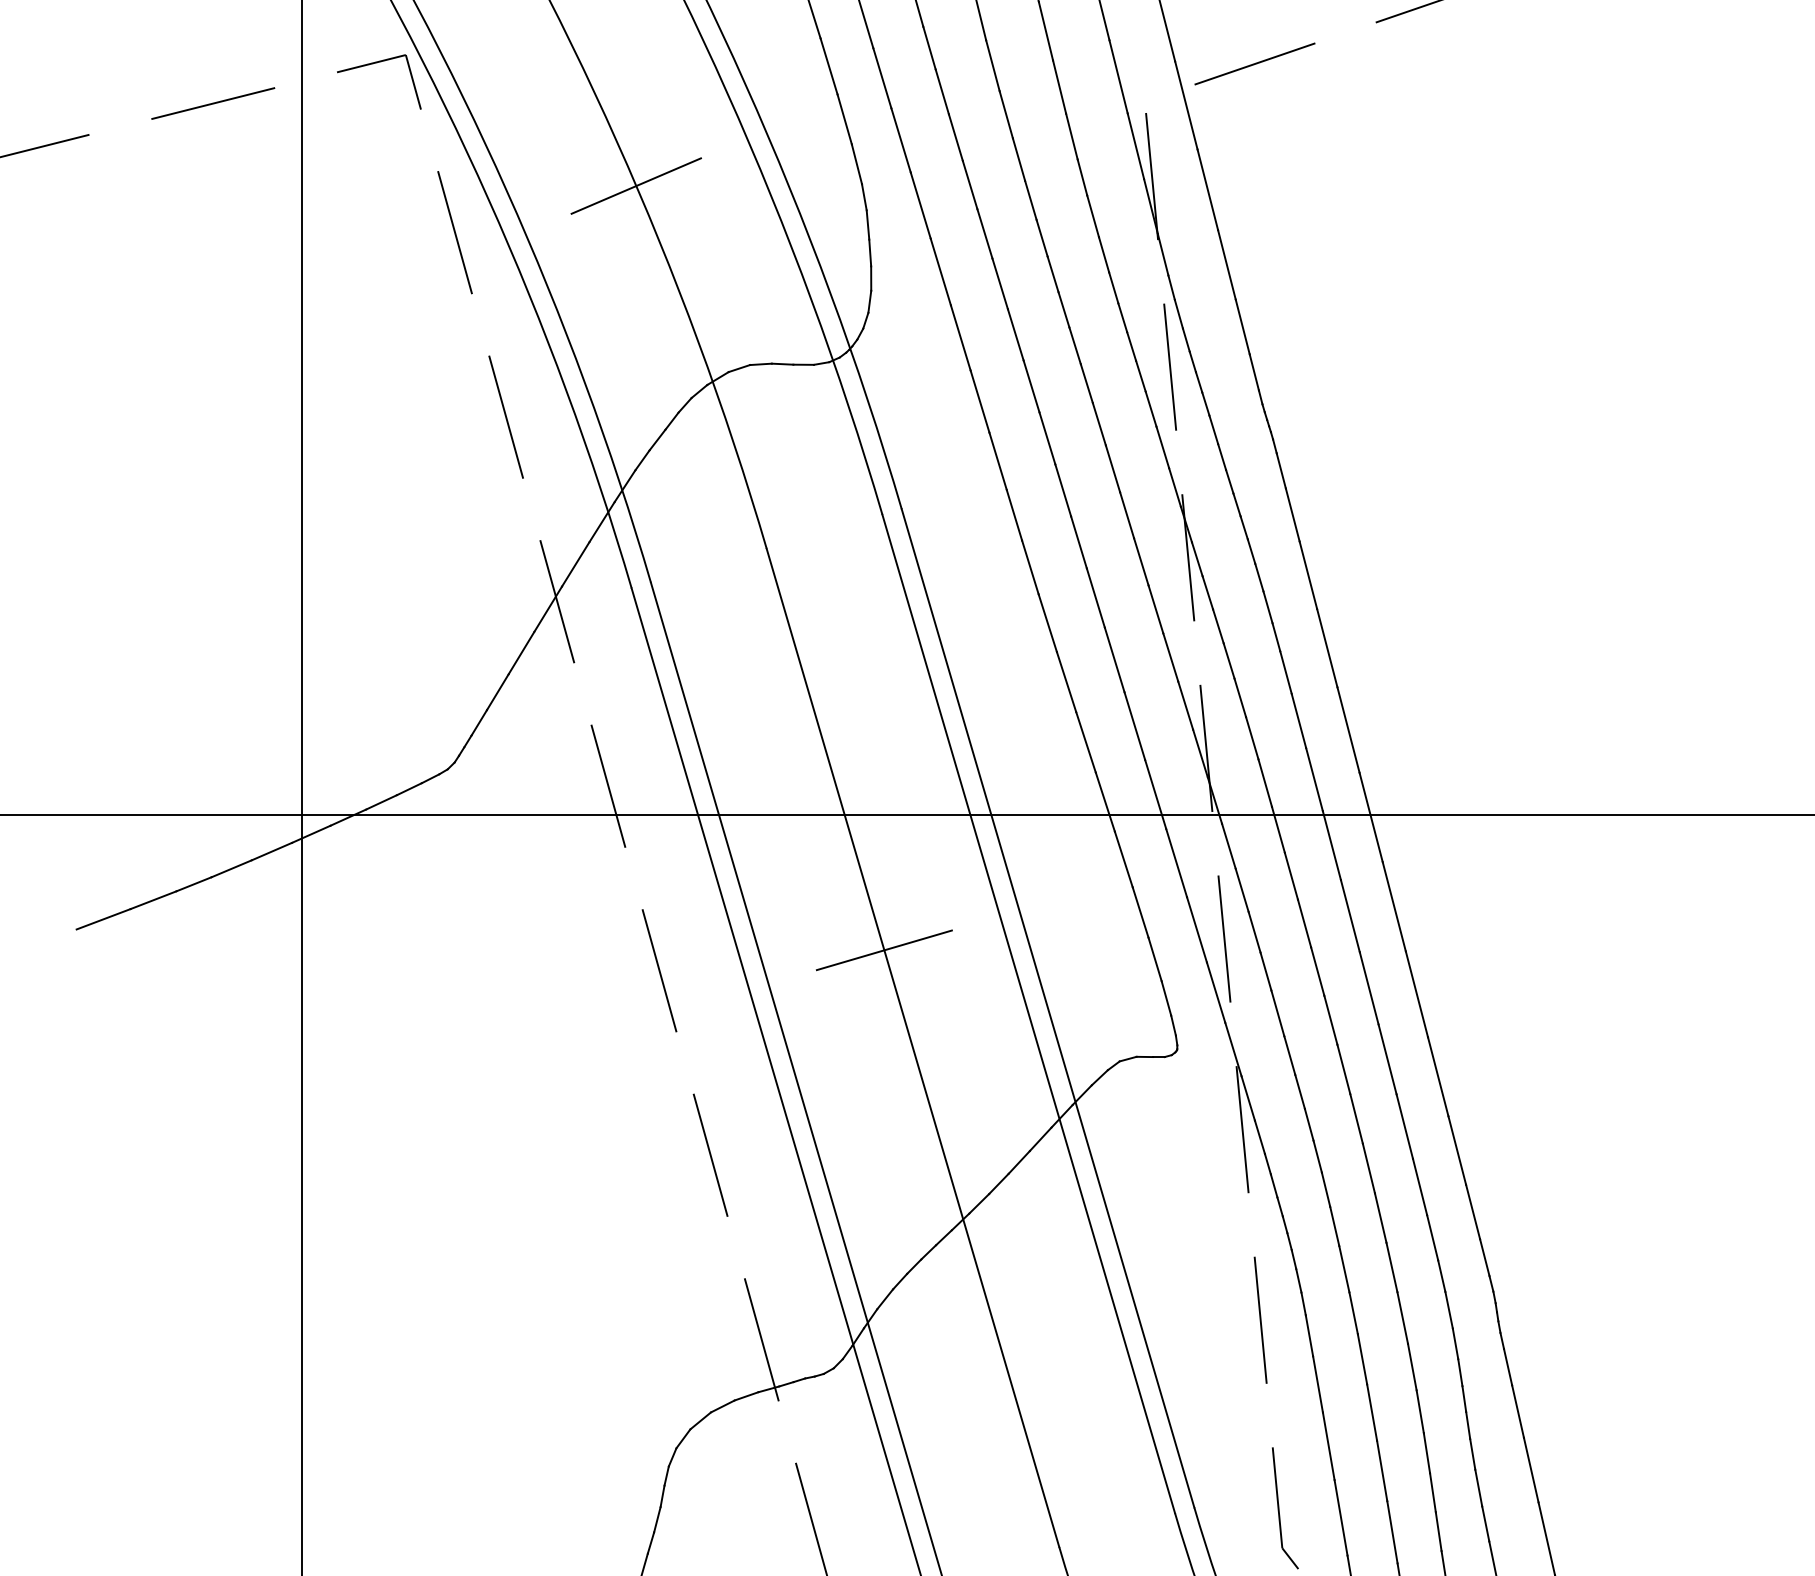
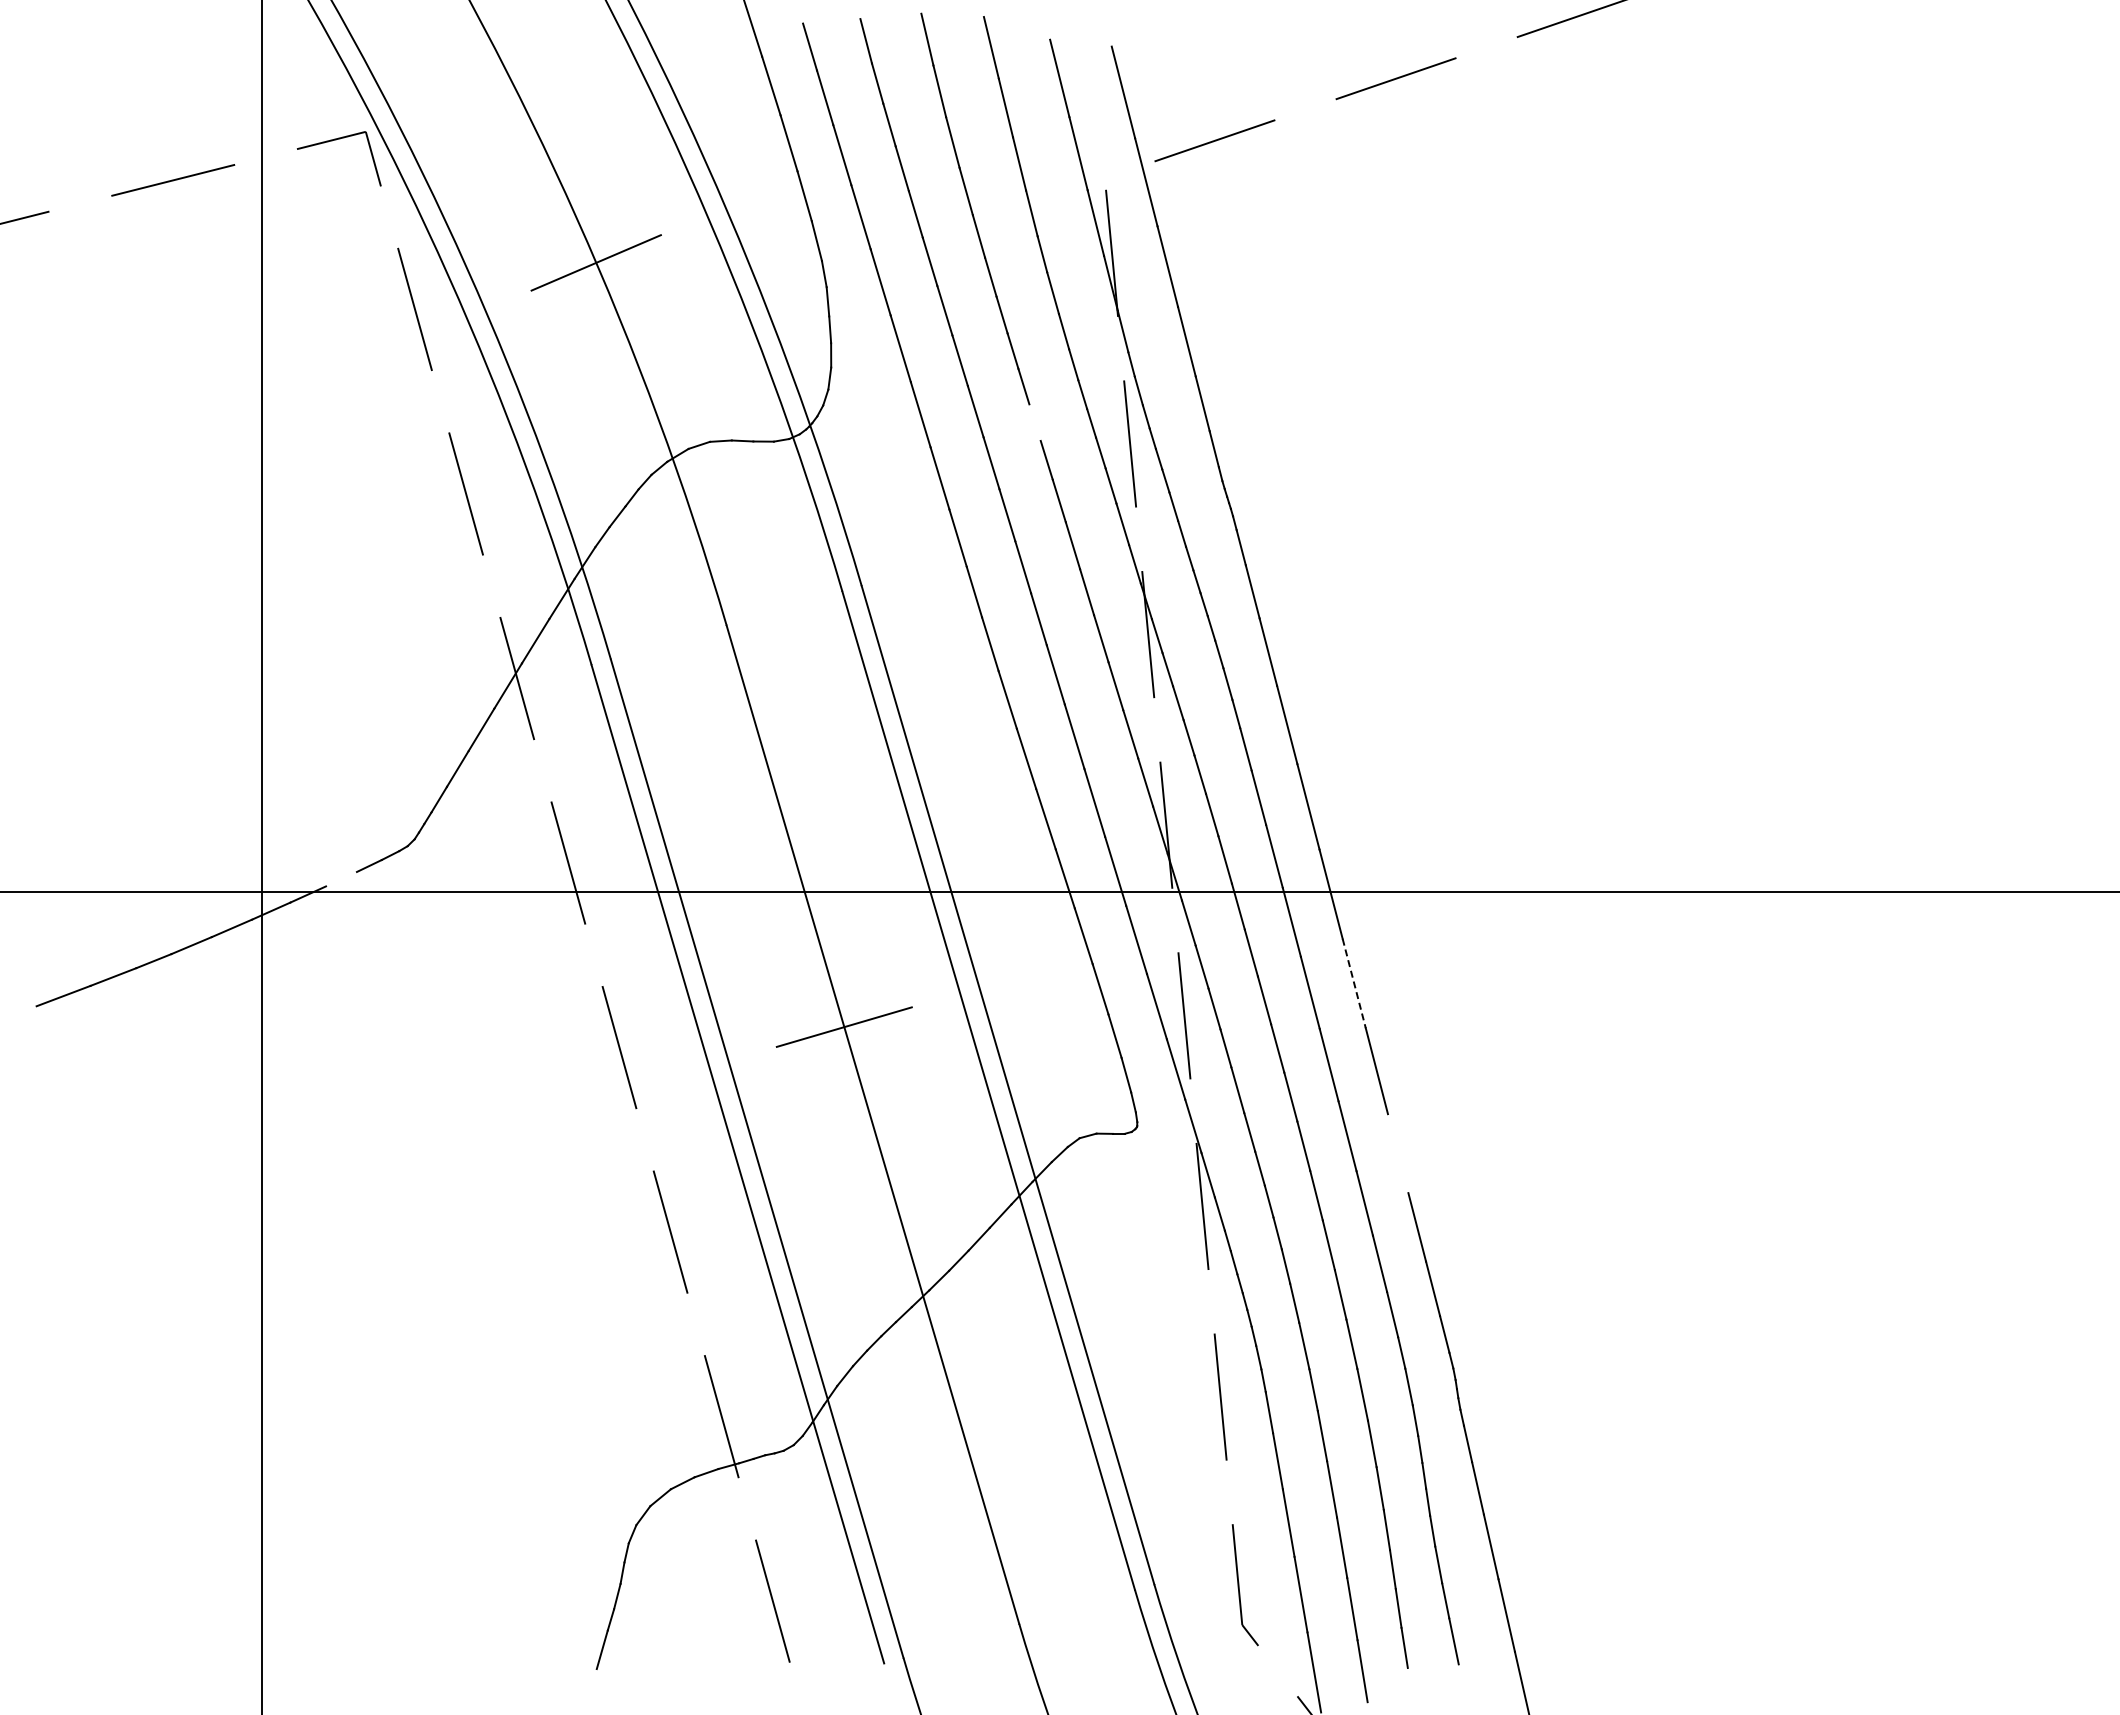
line: (1074, 345) -> (1034, 422), removed
line: (381, 801) -> (341, 878), removed
line: (1394, 906) -> (1354, 983), solid -> dashed
line: (1437, 1076) -> (1397, 1153), removed

